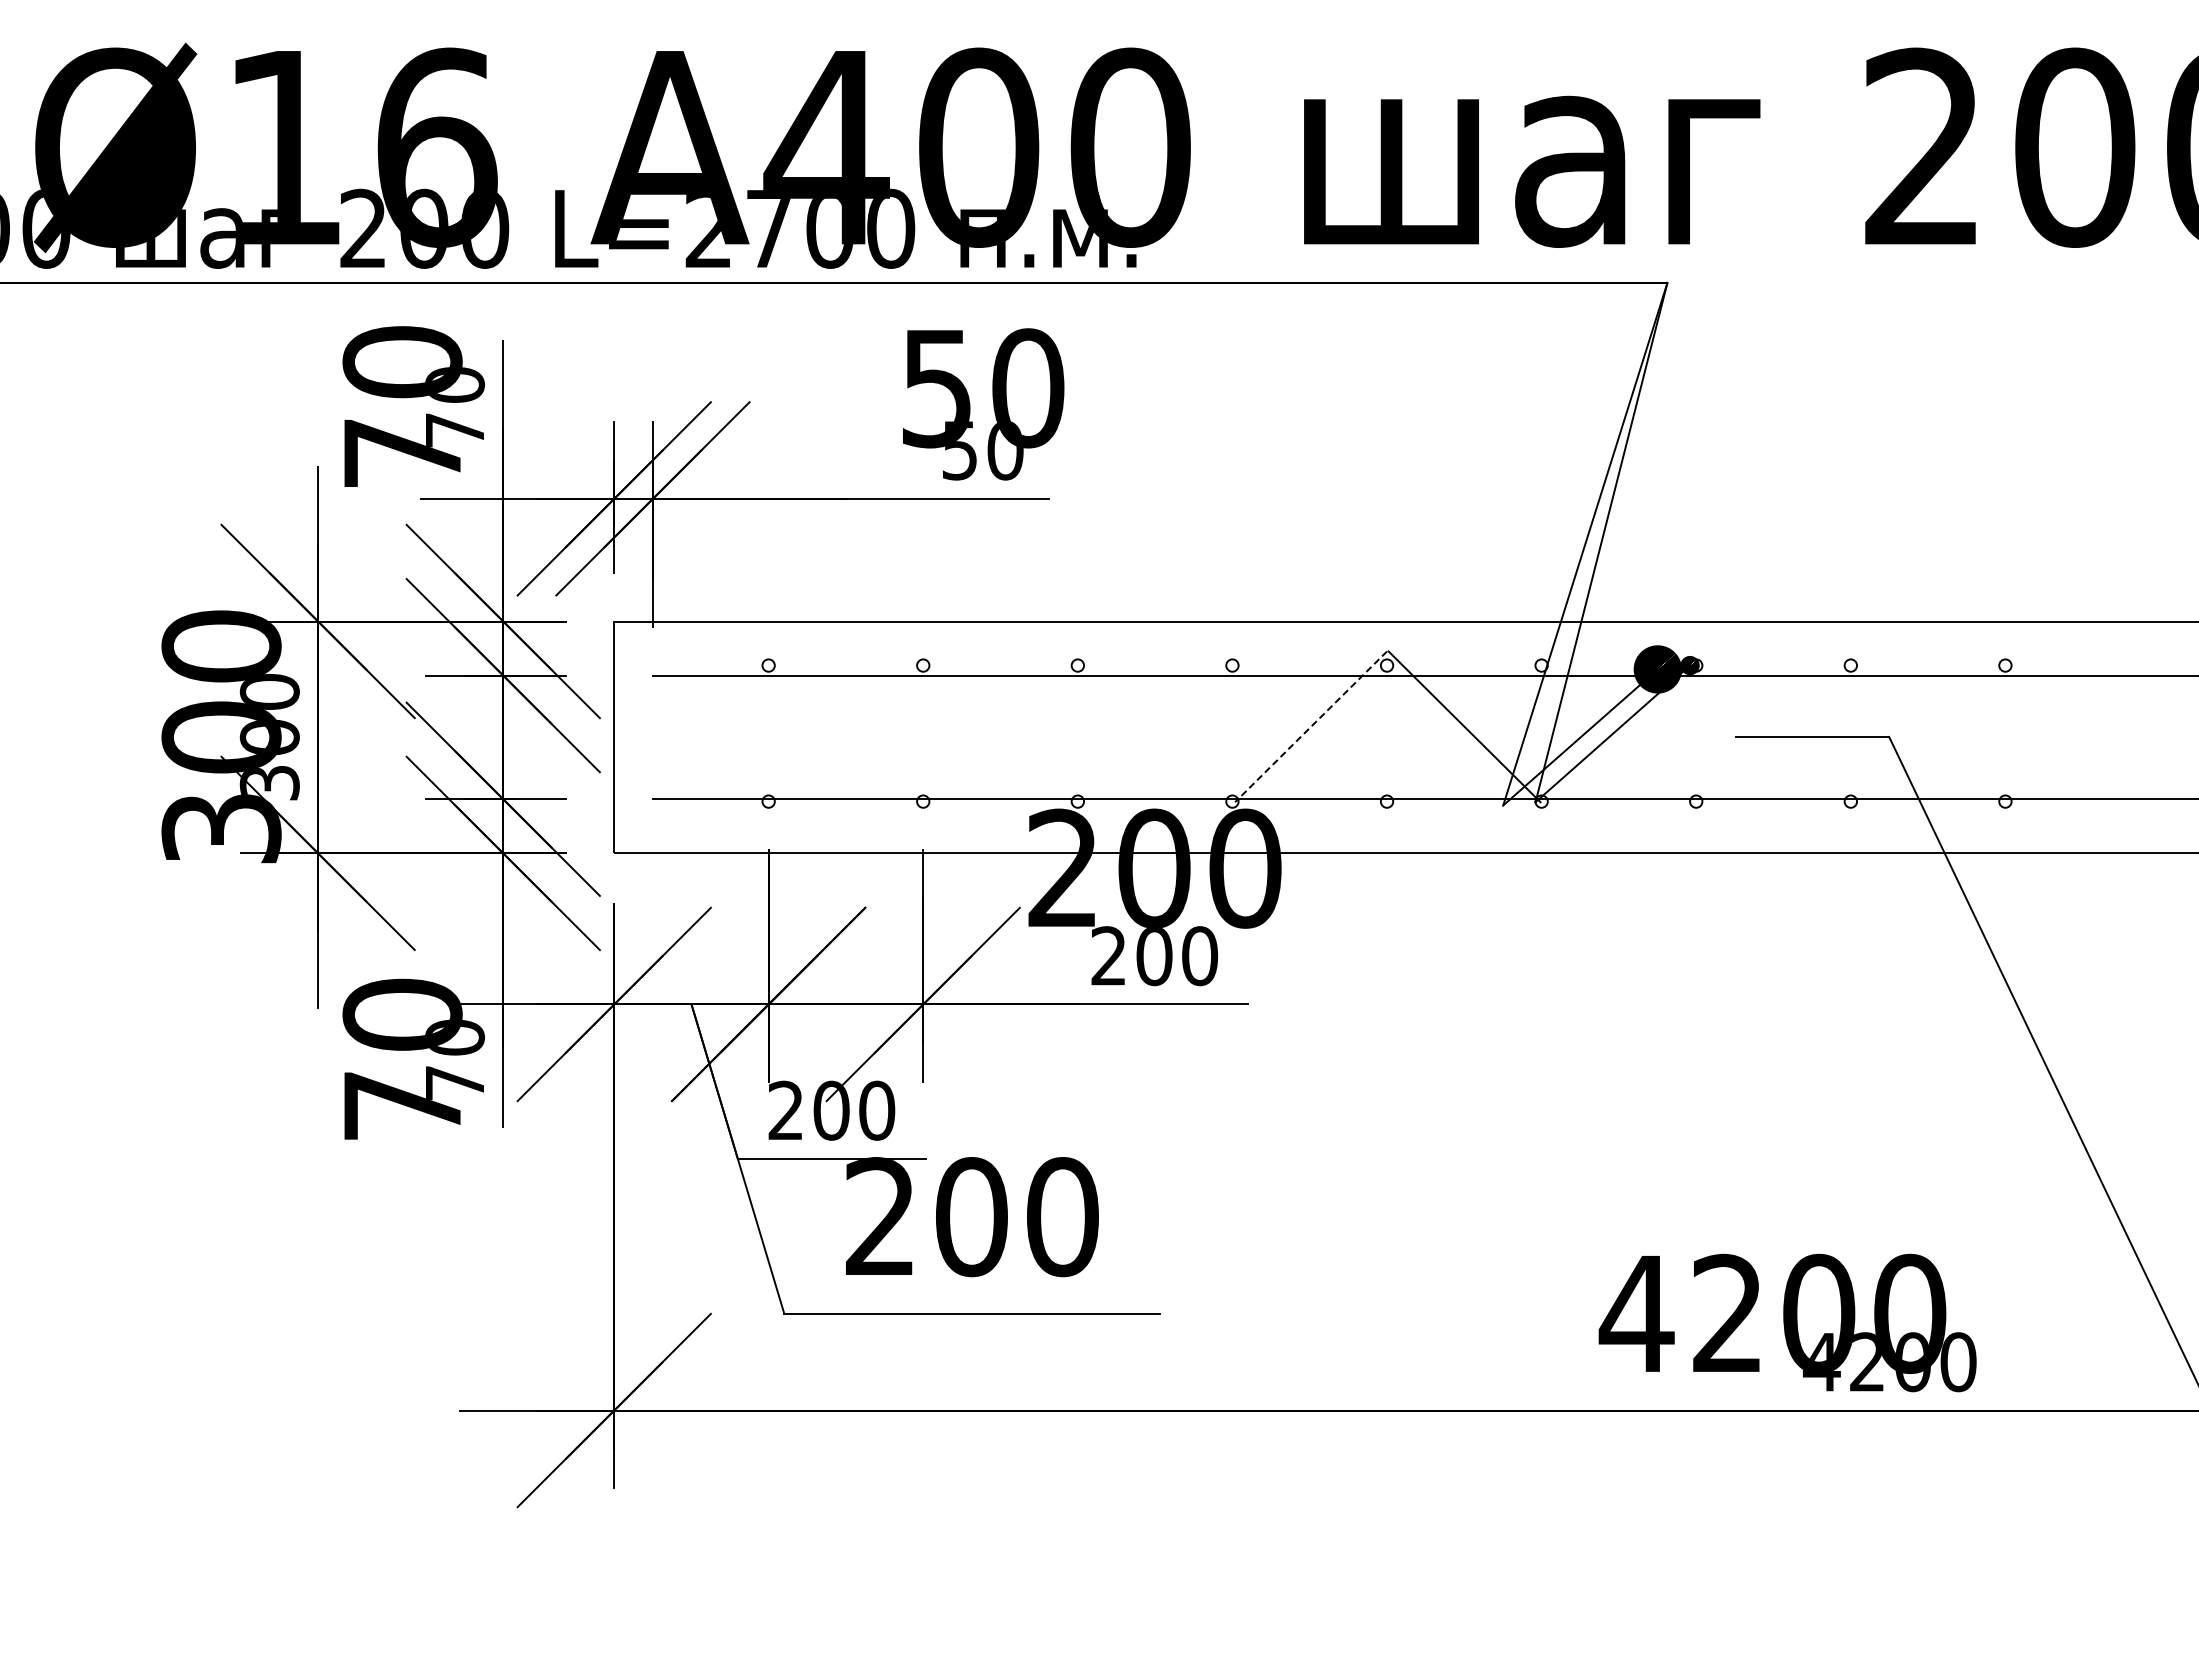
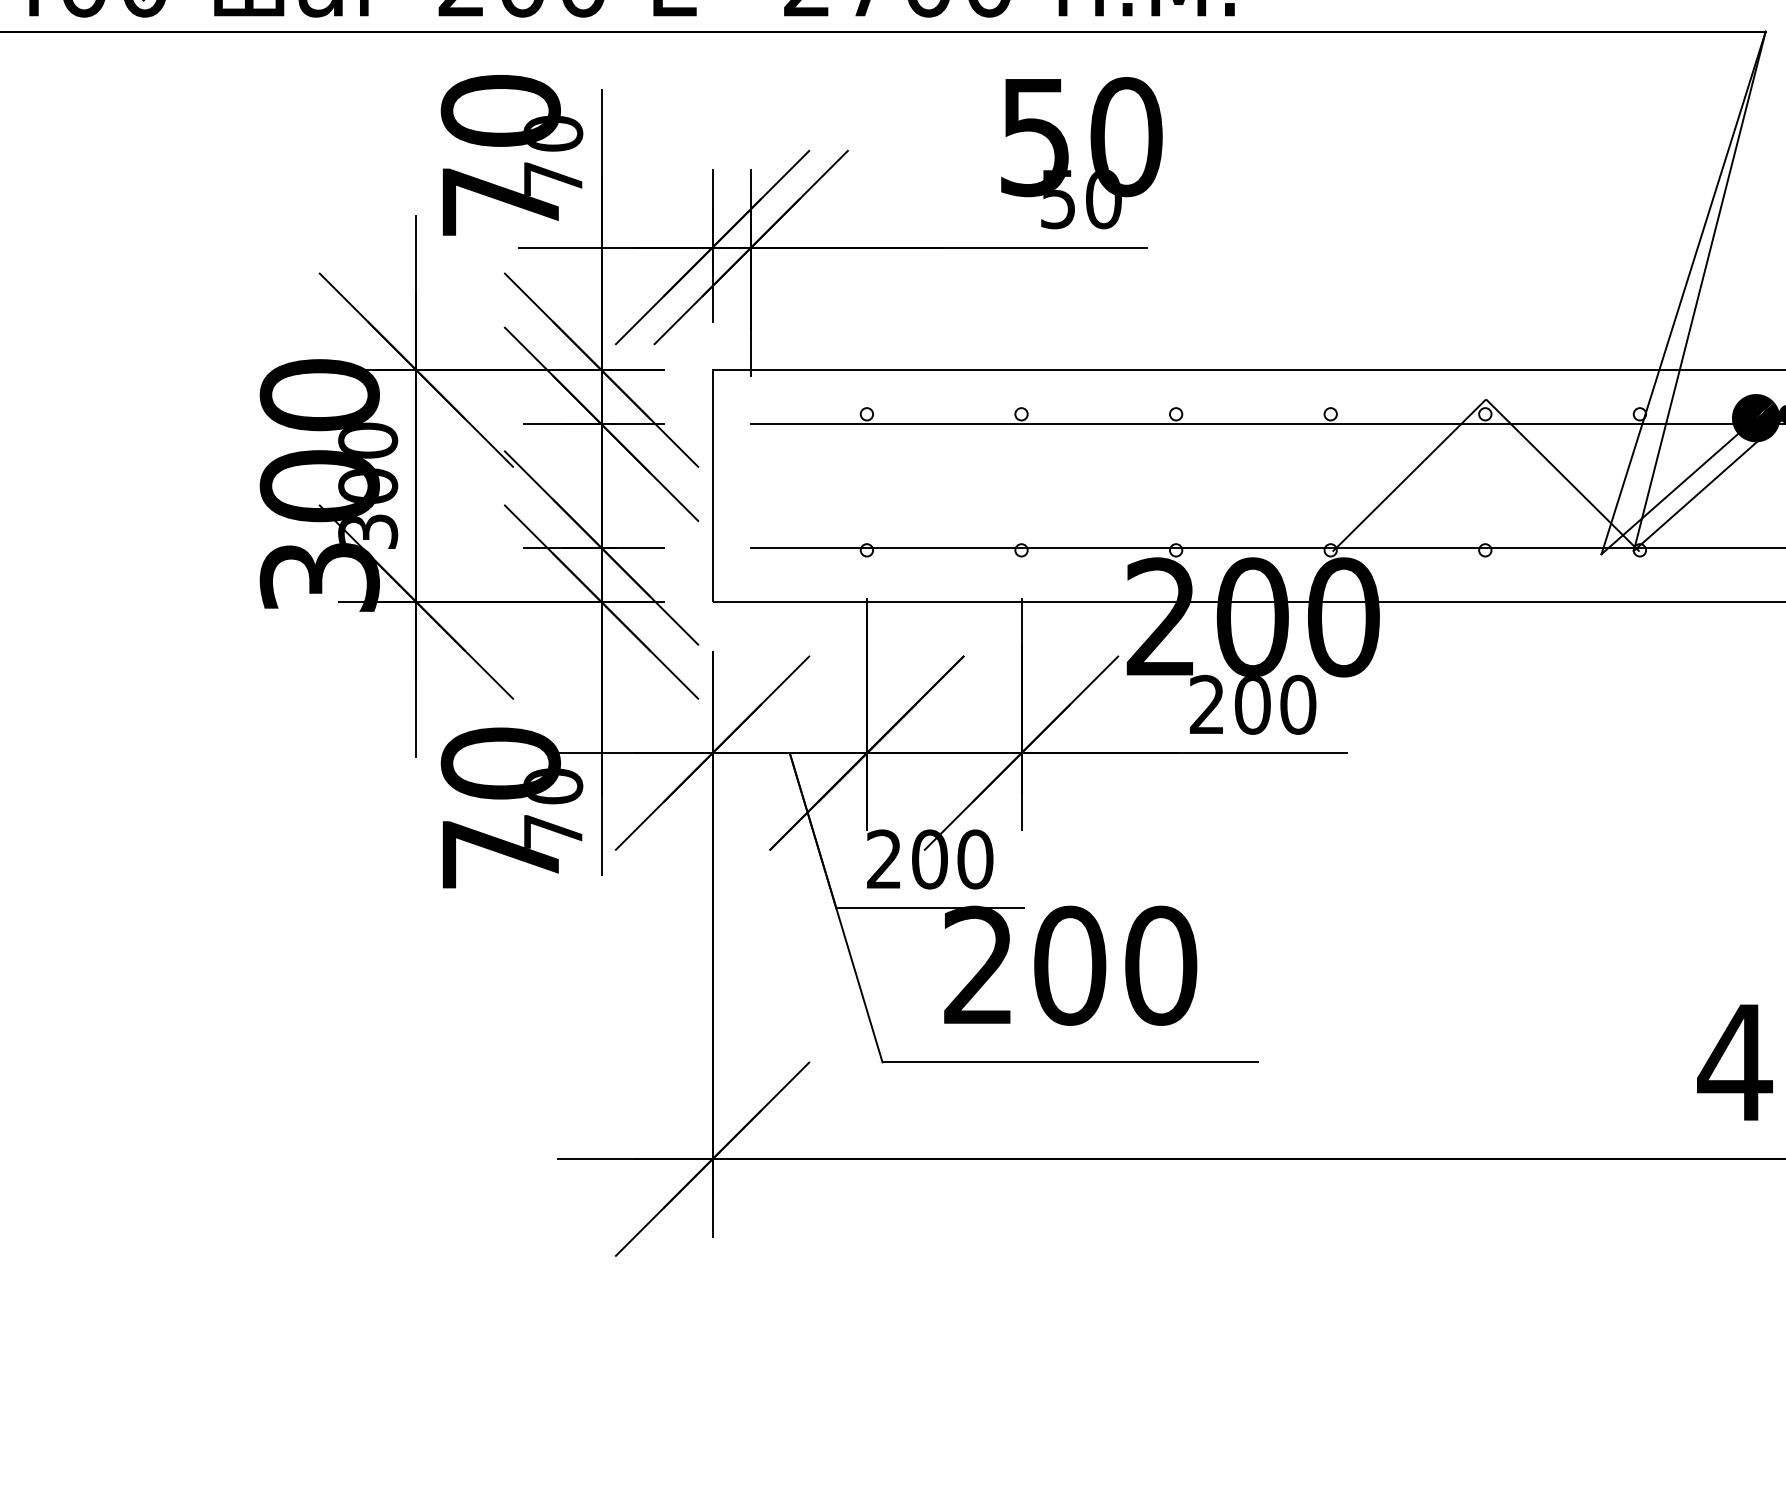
line: (1310, 727) -> (1408, 476), dashed -> solid

